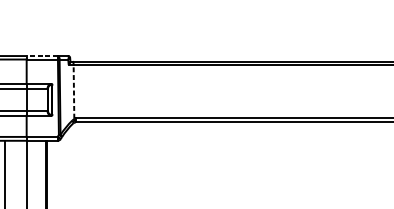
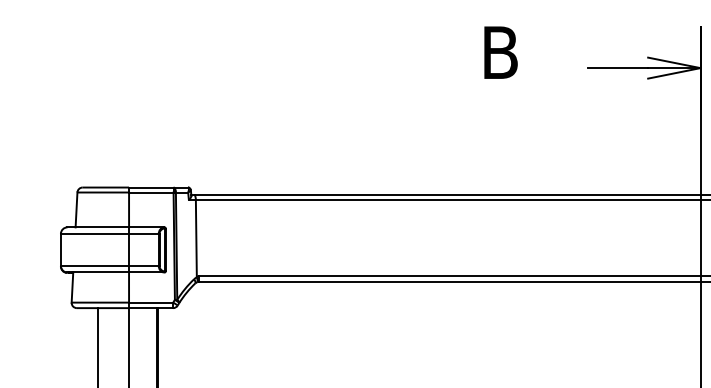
line: (41, 56) -> (150, 187), dashed -> solid
line: (74, 91) -> (196, 238), dashed -> solid

